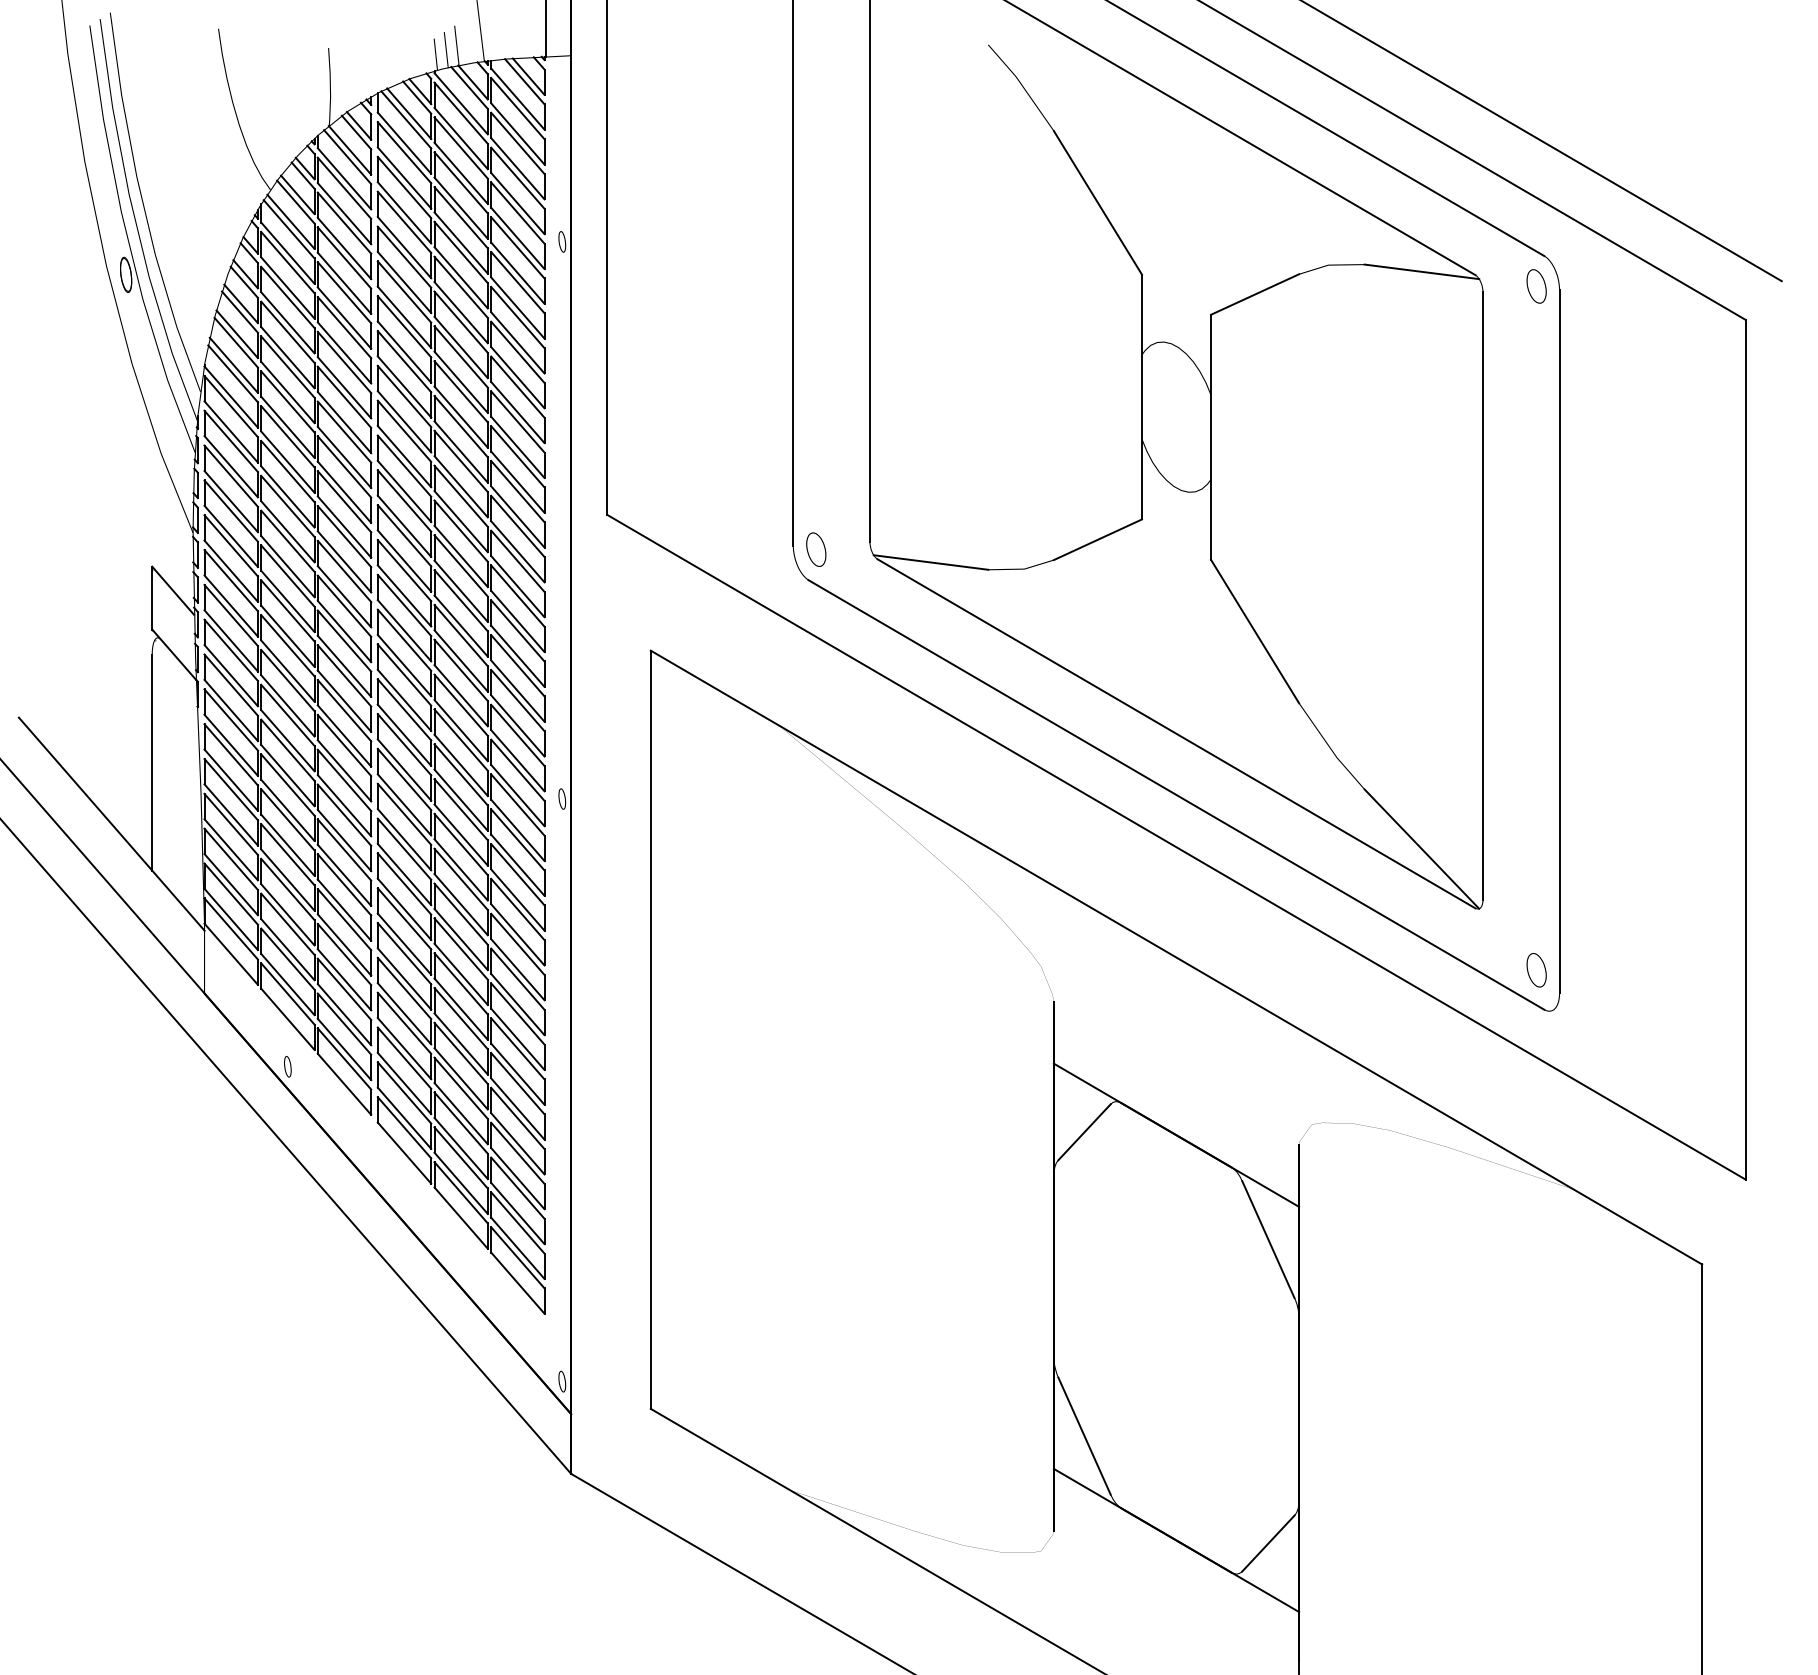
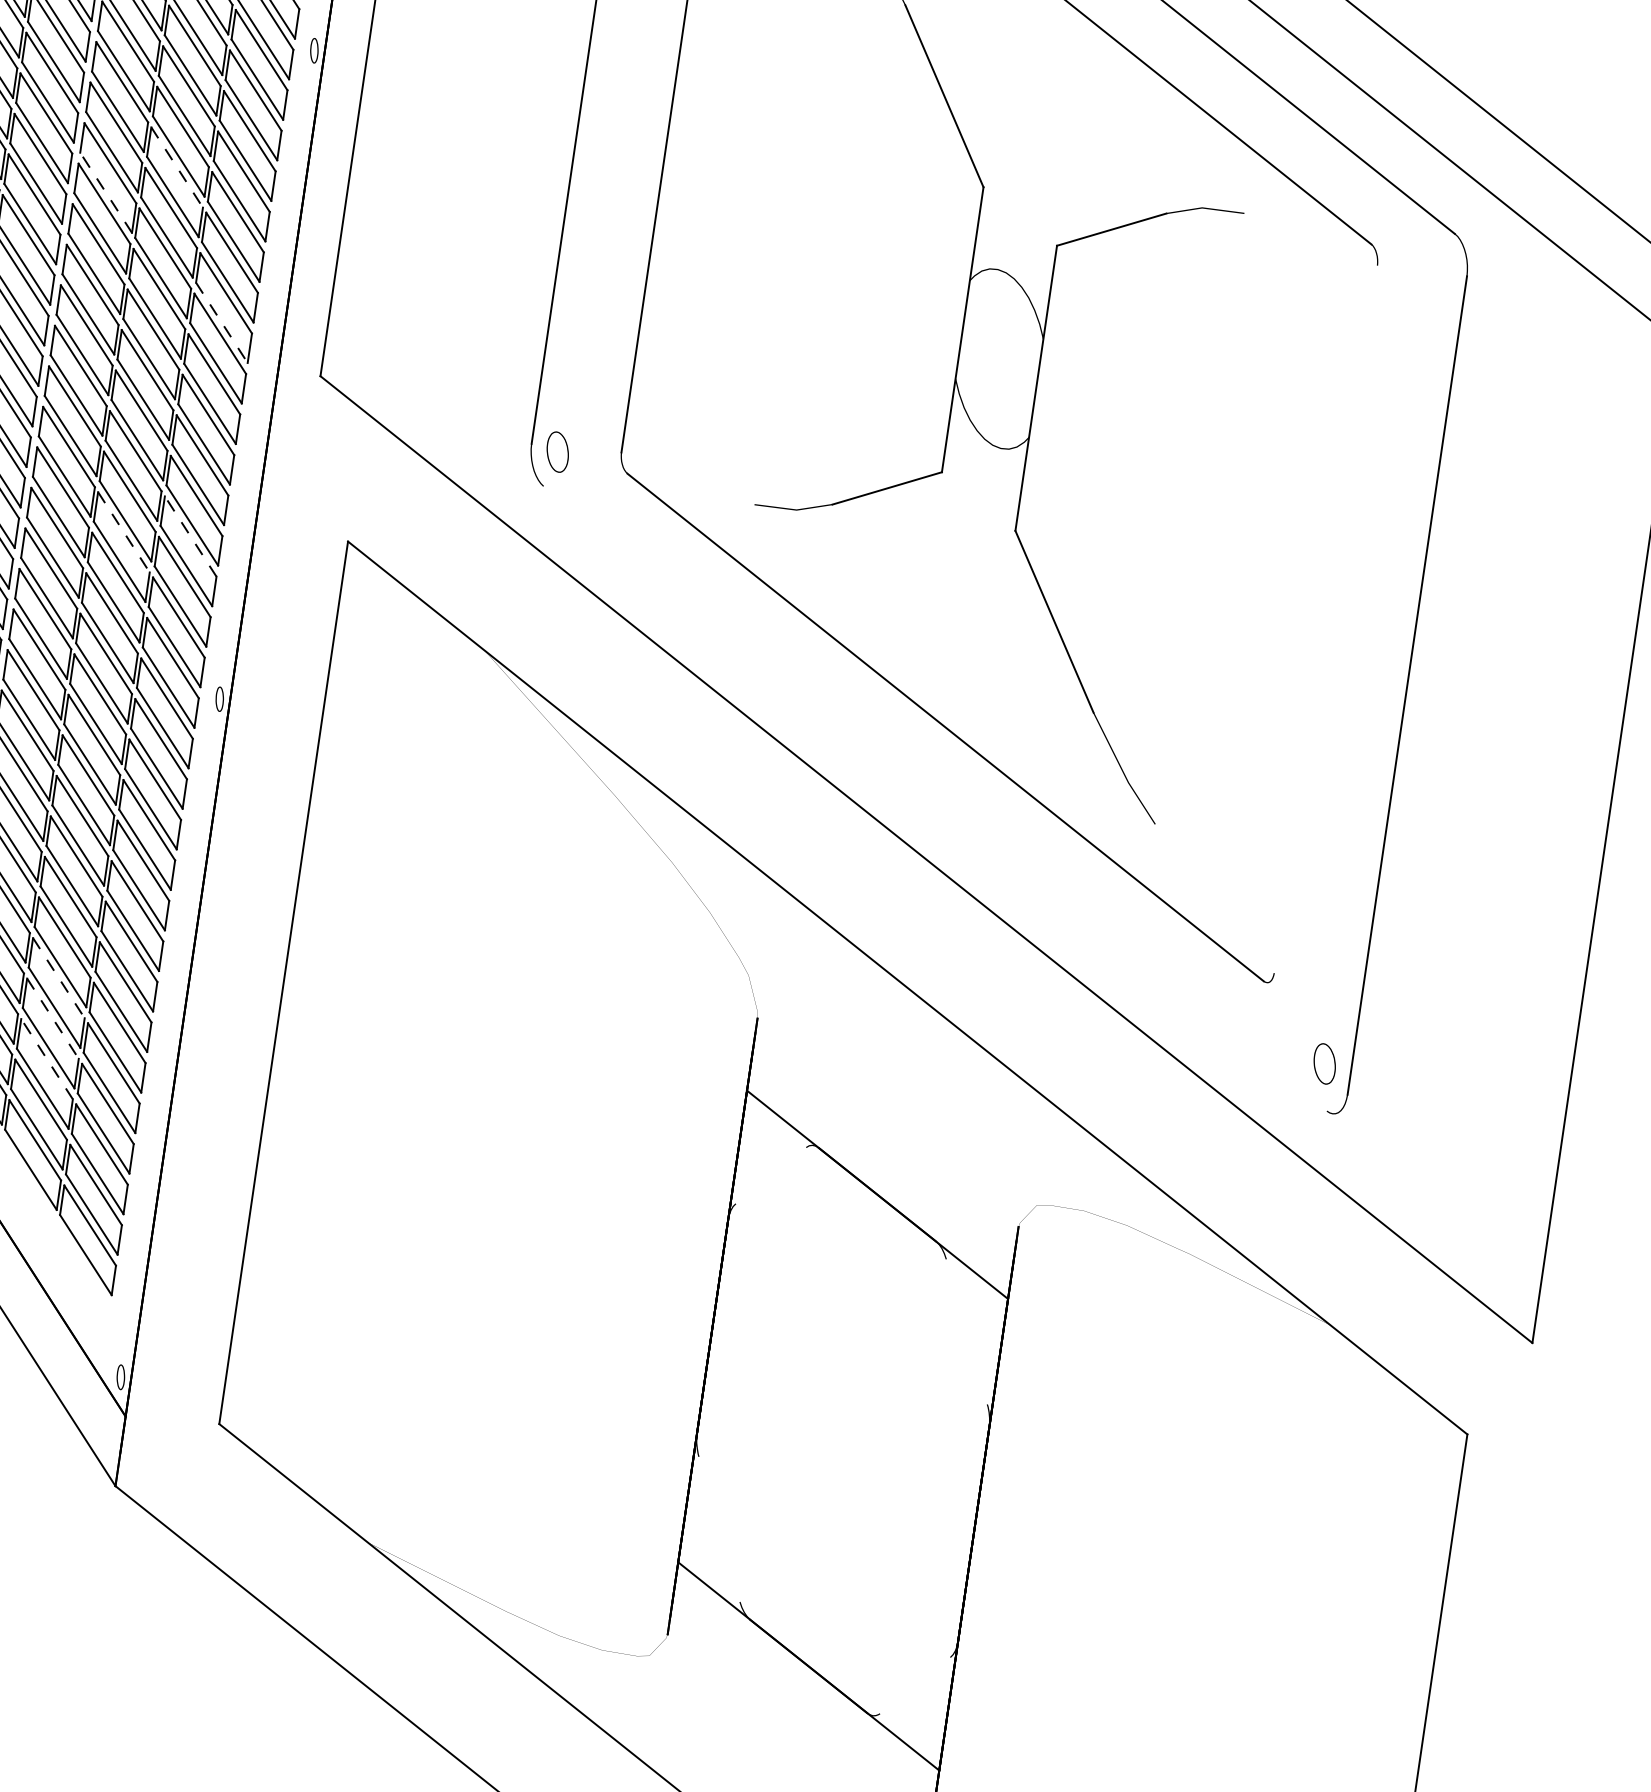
line: (1421, 271) -> (1309, 231), removed
part: (1536, 286) -> (1440, 268), removed
line: (461, 356) -> (177, 167), solid -> dashed
line: (404, 386) -> (106, 192), solid -> dashed
line: (517, 482) -> (221, 323), solid -> dashed
line: (930, 562) -> (688, 486), removed
line: (1483, 596) -> (1326, 619), removed
line: (517, 665) -> (190, 536), solid -> dashed
line: (461, 670) -> (124, 532), solid -> dashed
line: (1176, 794) -> (935, 798), removed
line: (1421, 848) -> (1211, 902), removed
line: (461, 1053) -> (59, 978), solid -> dashed
line: (461, 1088) -> (53, 1018), solid -> dashed
line: (461, 1123) -> (47, 1059), solid -> dashed
line: (1084, 1132) -> (770, 1175), removed
line: (1268, 1239) -> (966, 1331), removed
line: (1084, 1435) -> (719, 1528), removed
line: (1268, 1543) -> (915, 1685), removed

